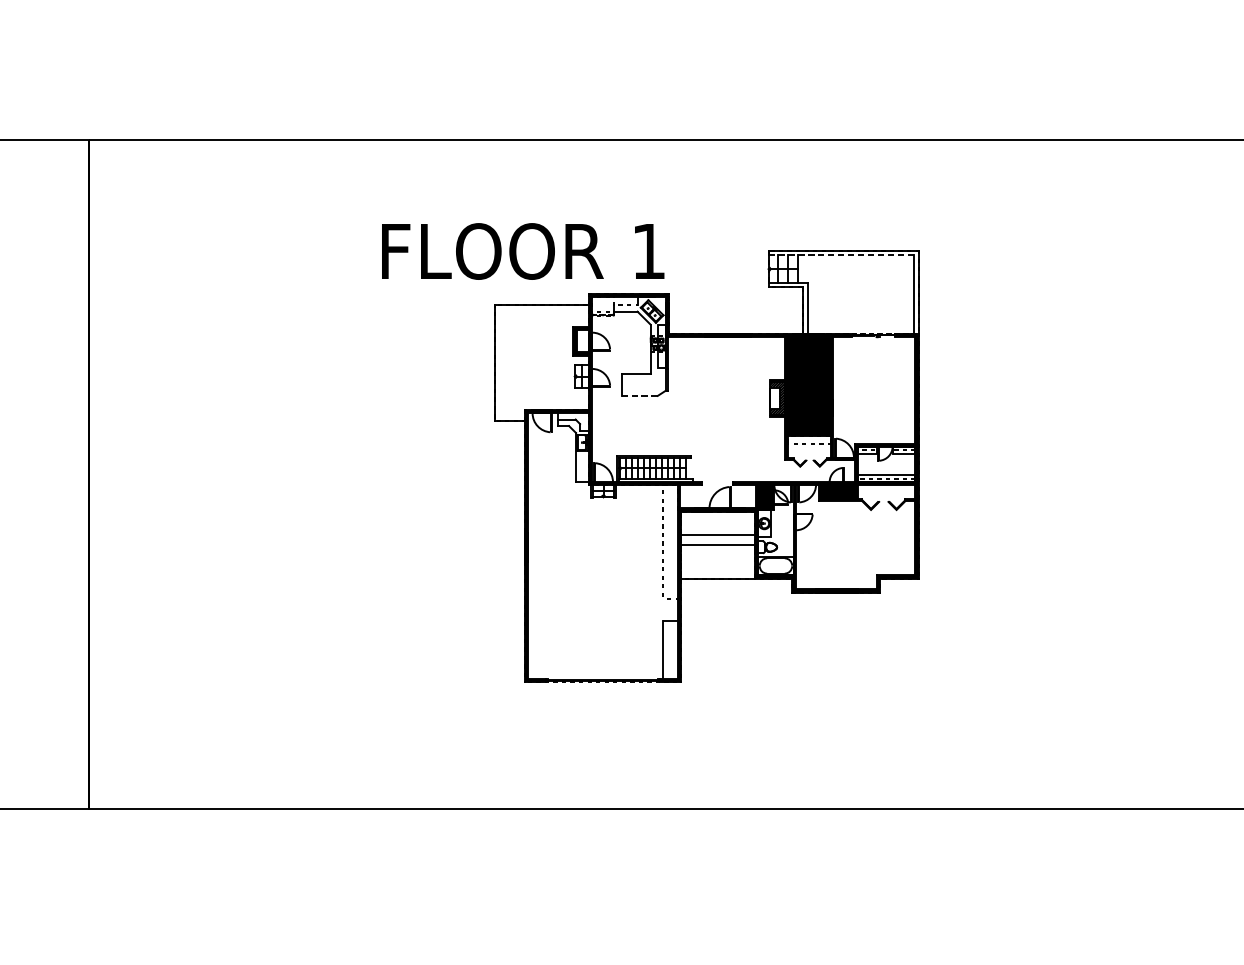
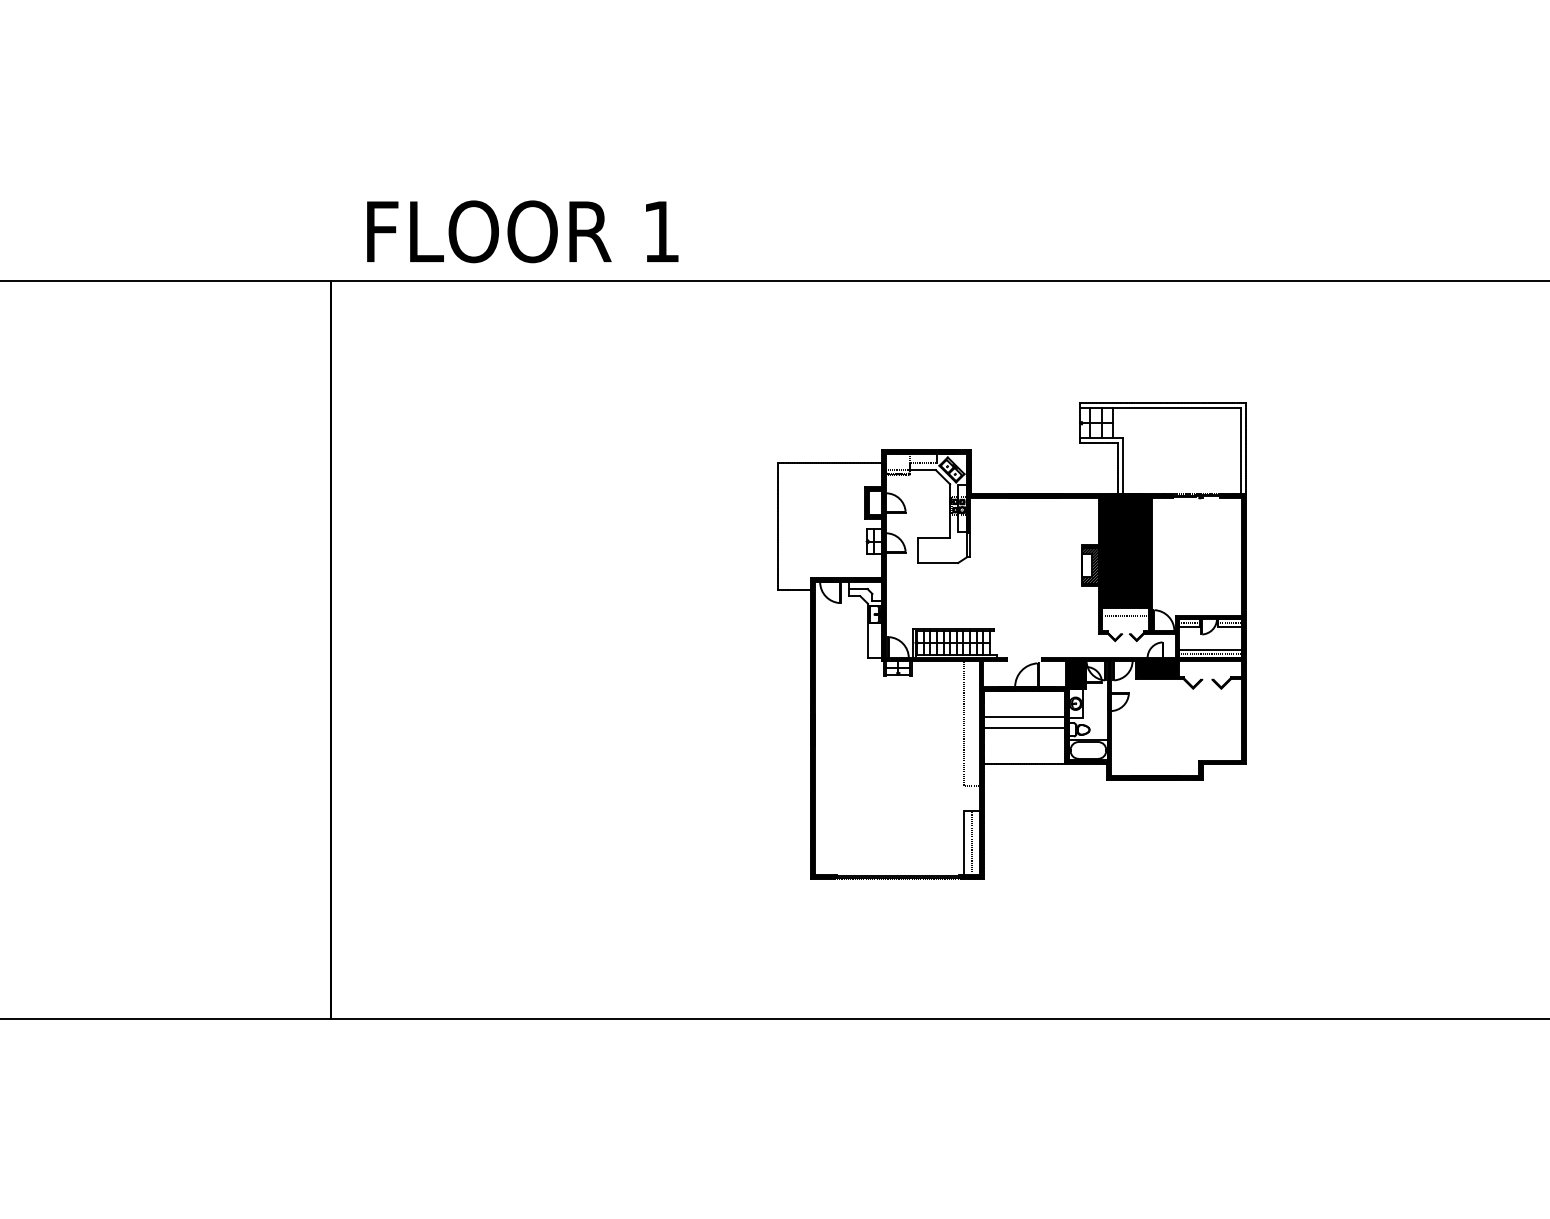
text: (522, 251) -> (522, 231), moved
line: (841, 254) -> (1160, 407), dashed -> solid
line: (639, 395) -> (938, 562), dashed -> solid
line: (670, 649) -> (972, 842), added

